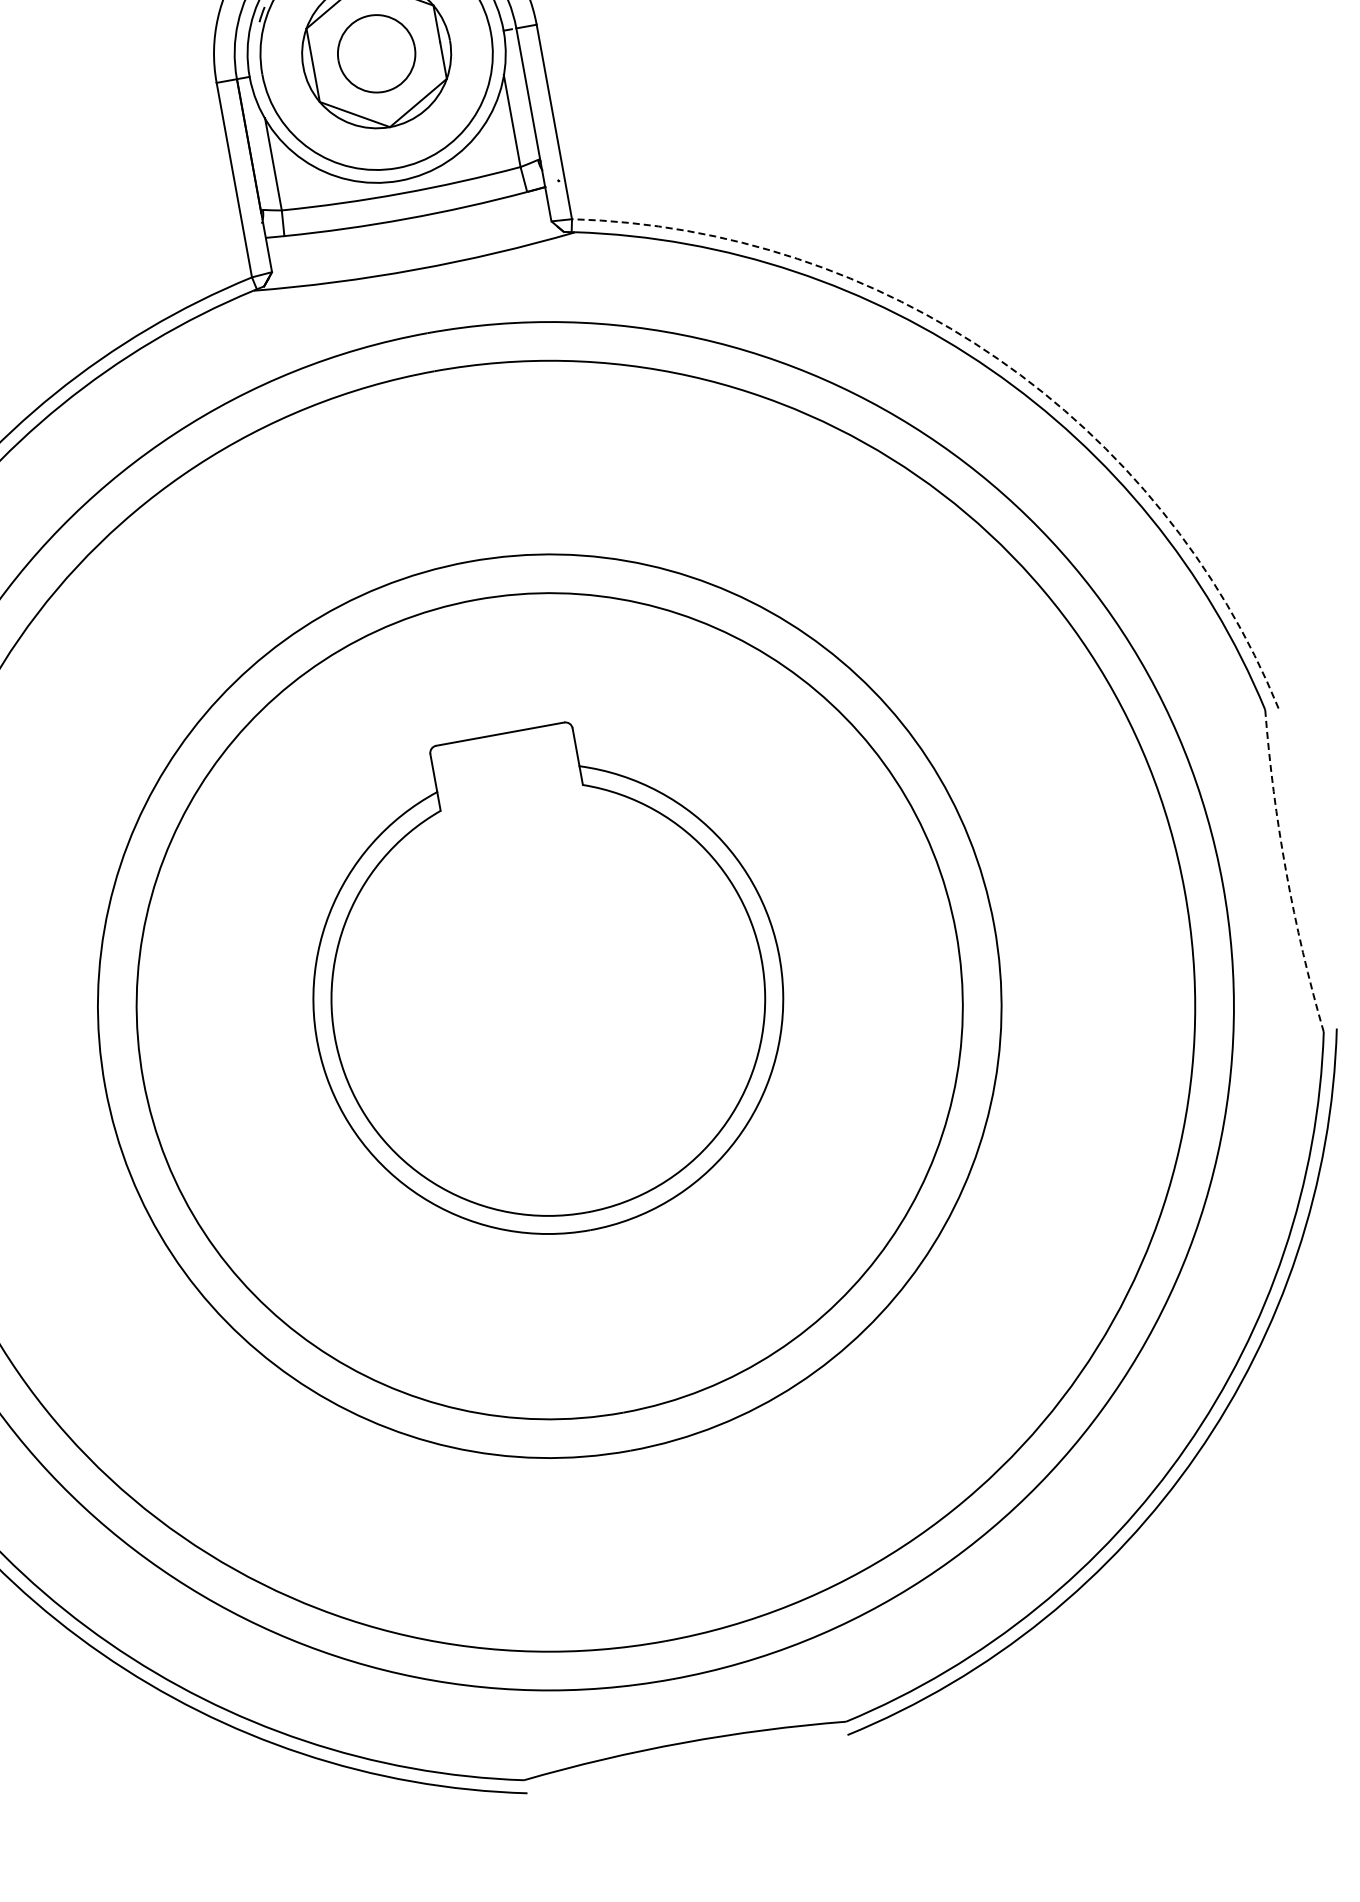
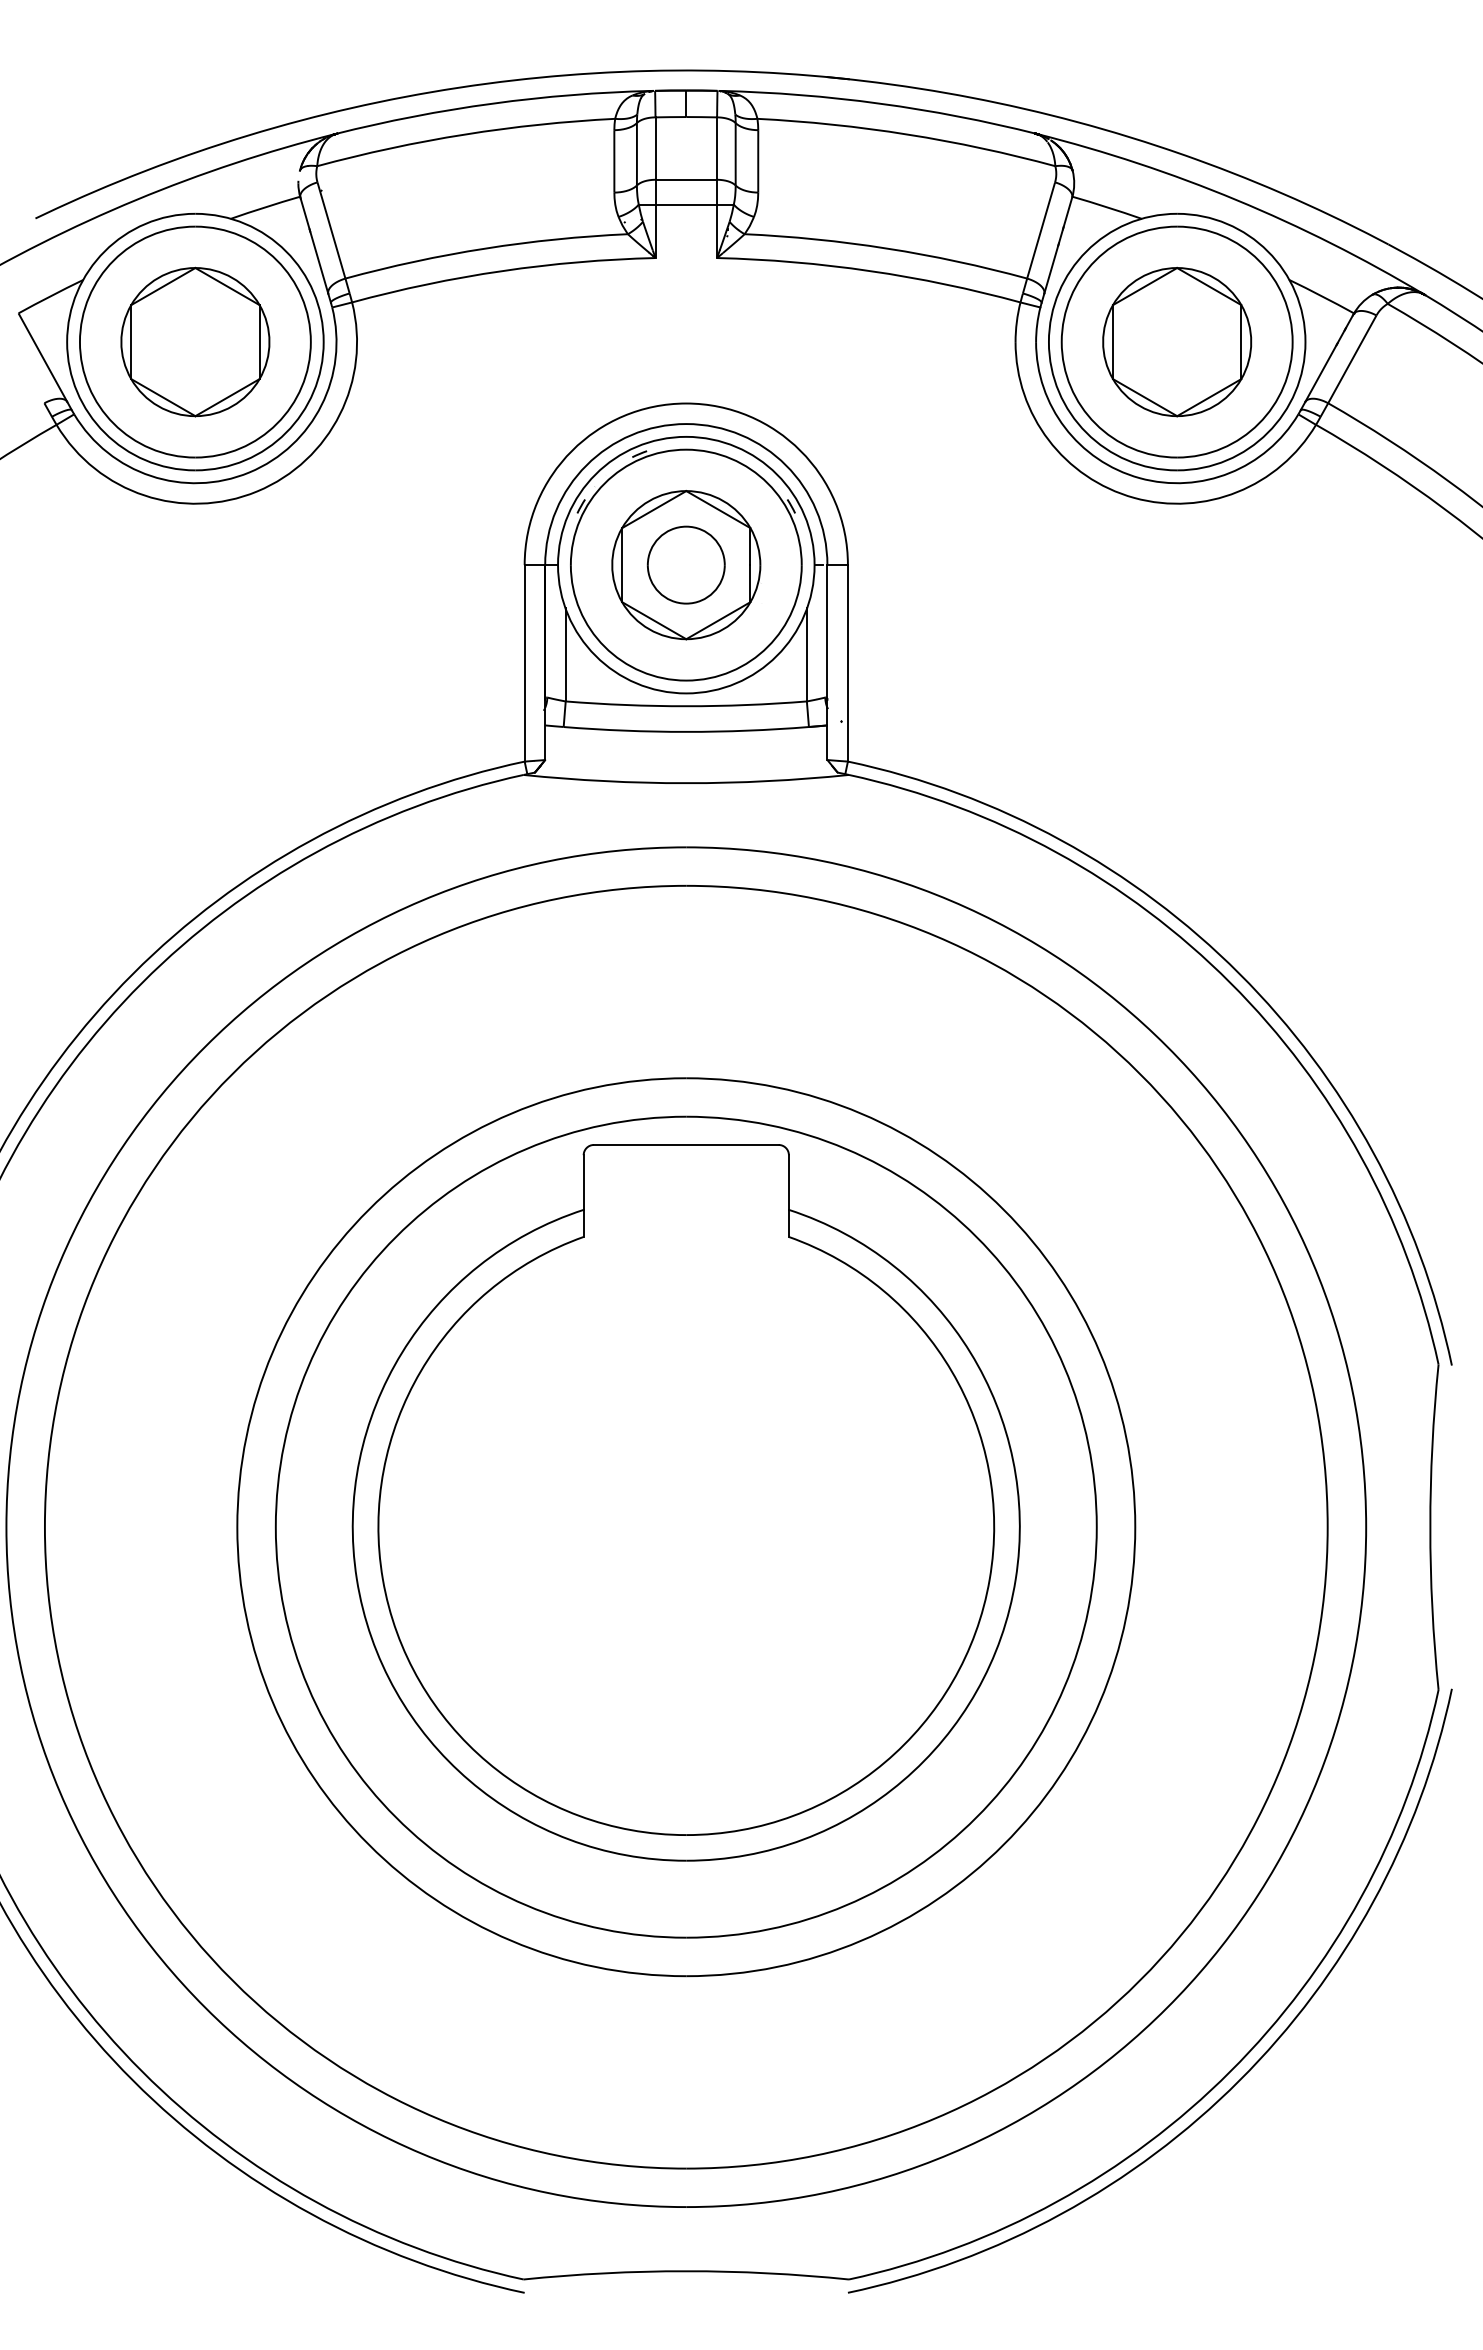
arc: (997, 358) -> (1239, 973), dashed -> solid
arc: (1286, 872) -> (1430, 1527), dashed -> solid
part: (544, 981) -> (685, 1502), size x1.43

